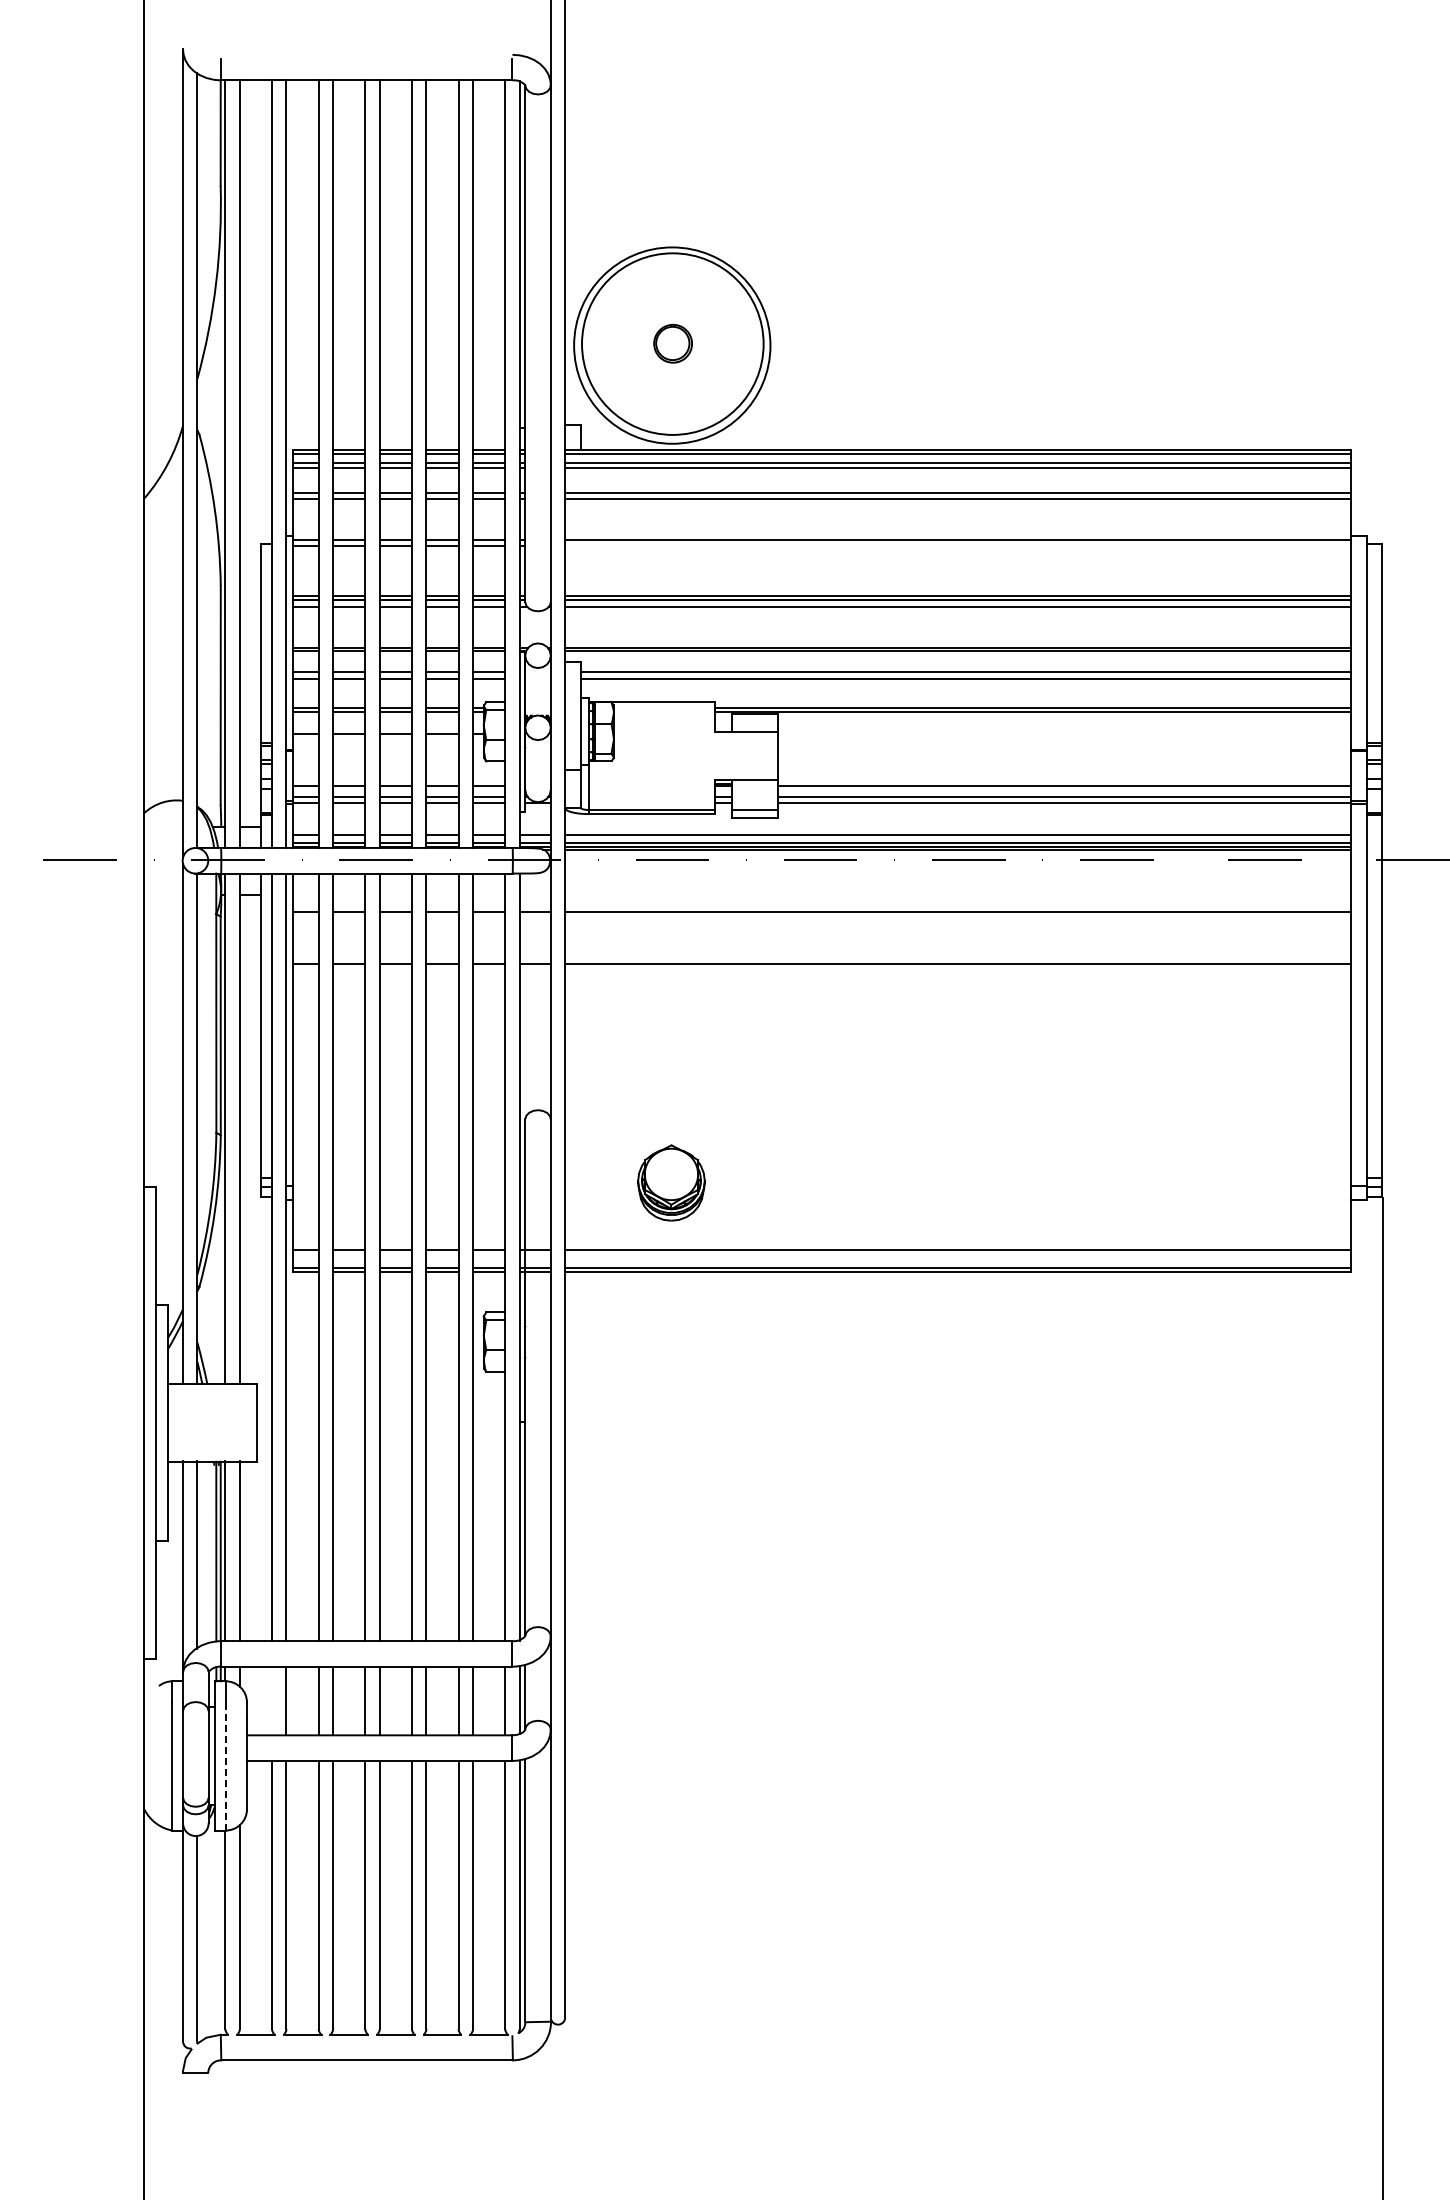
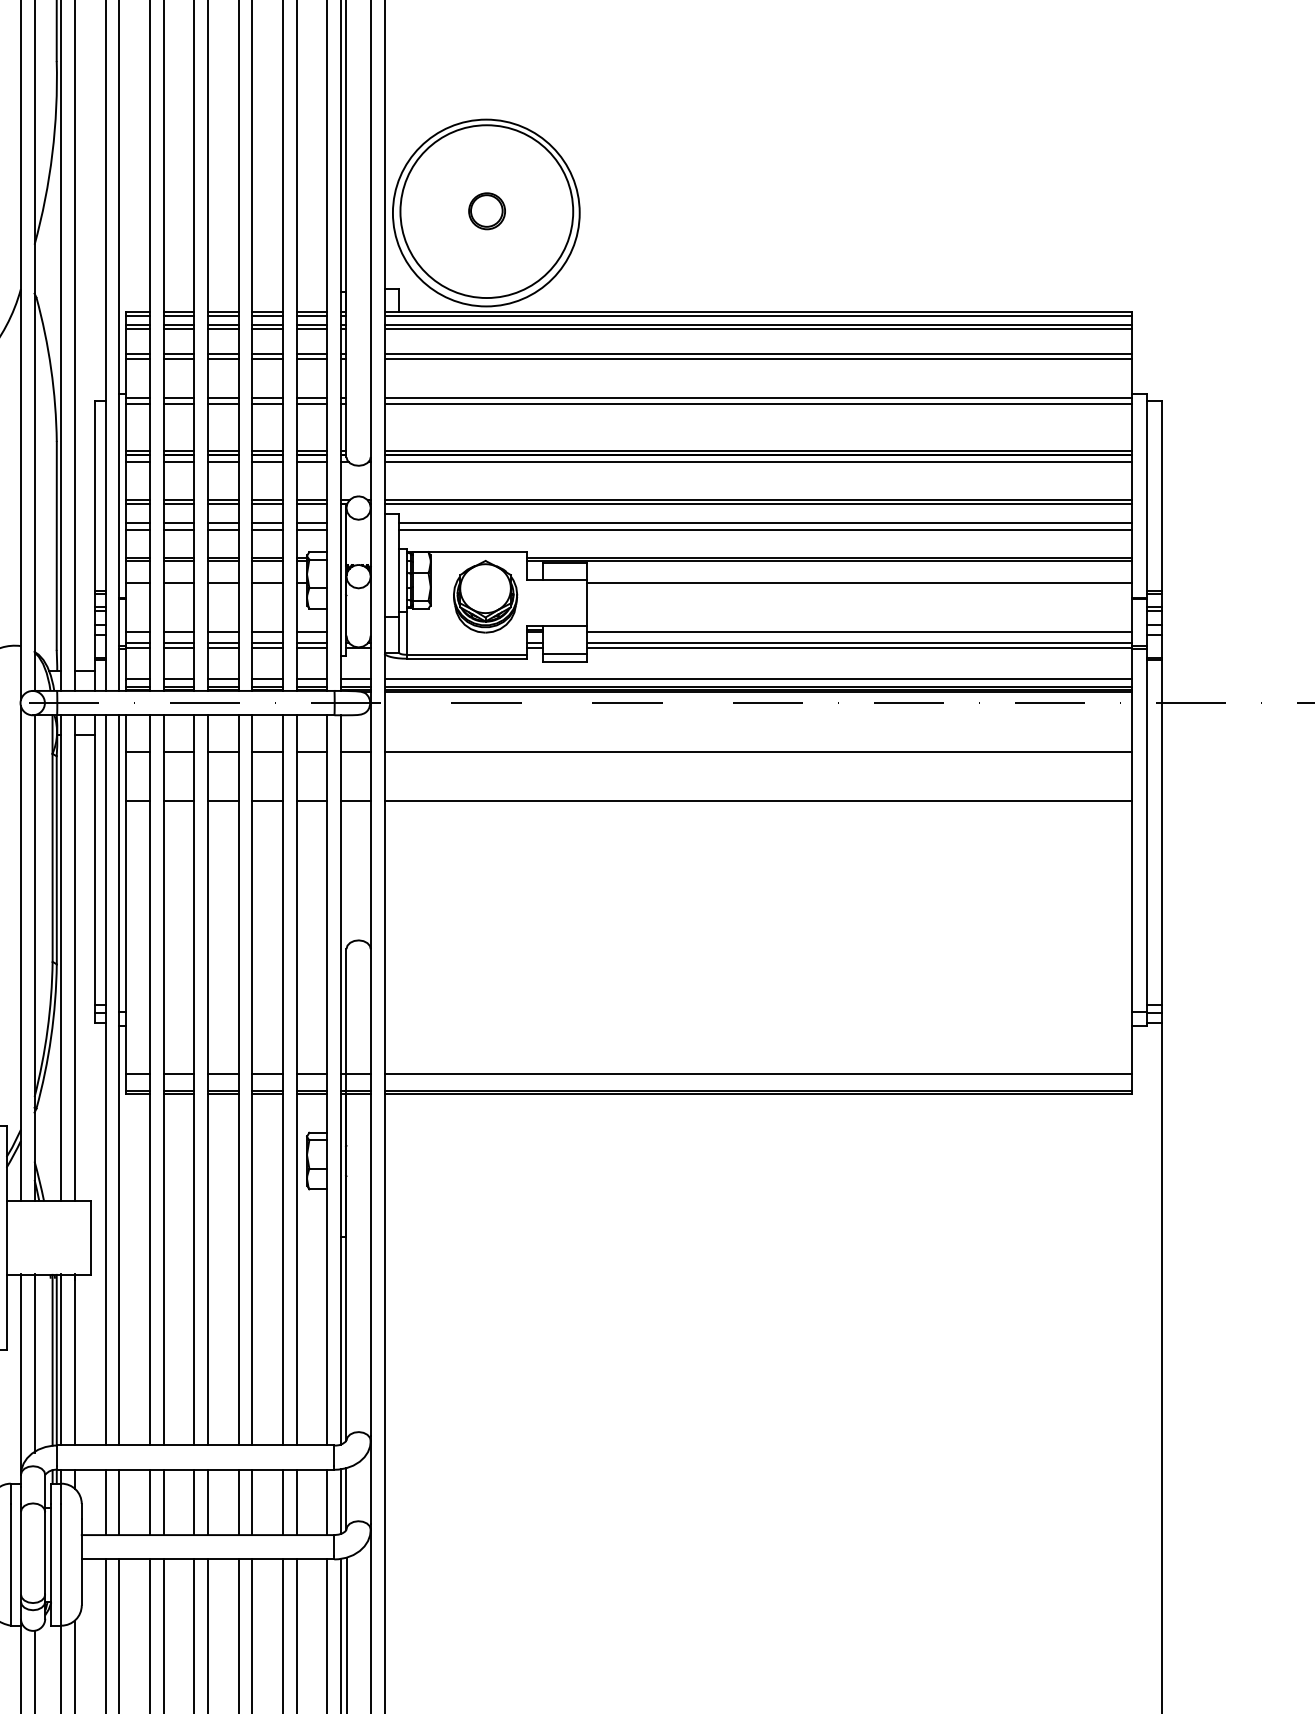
line: (958, 546) -> (758, 404), added
line: (1064, 734) -> (859, 582), added
part: (671, 1182) -> (485, 596), moved
line: (272, 1700) -> (106, 1501), added
line: (225, 1766) -> (61, 1564), dashed -> solid

